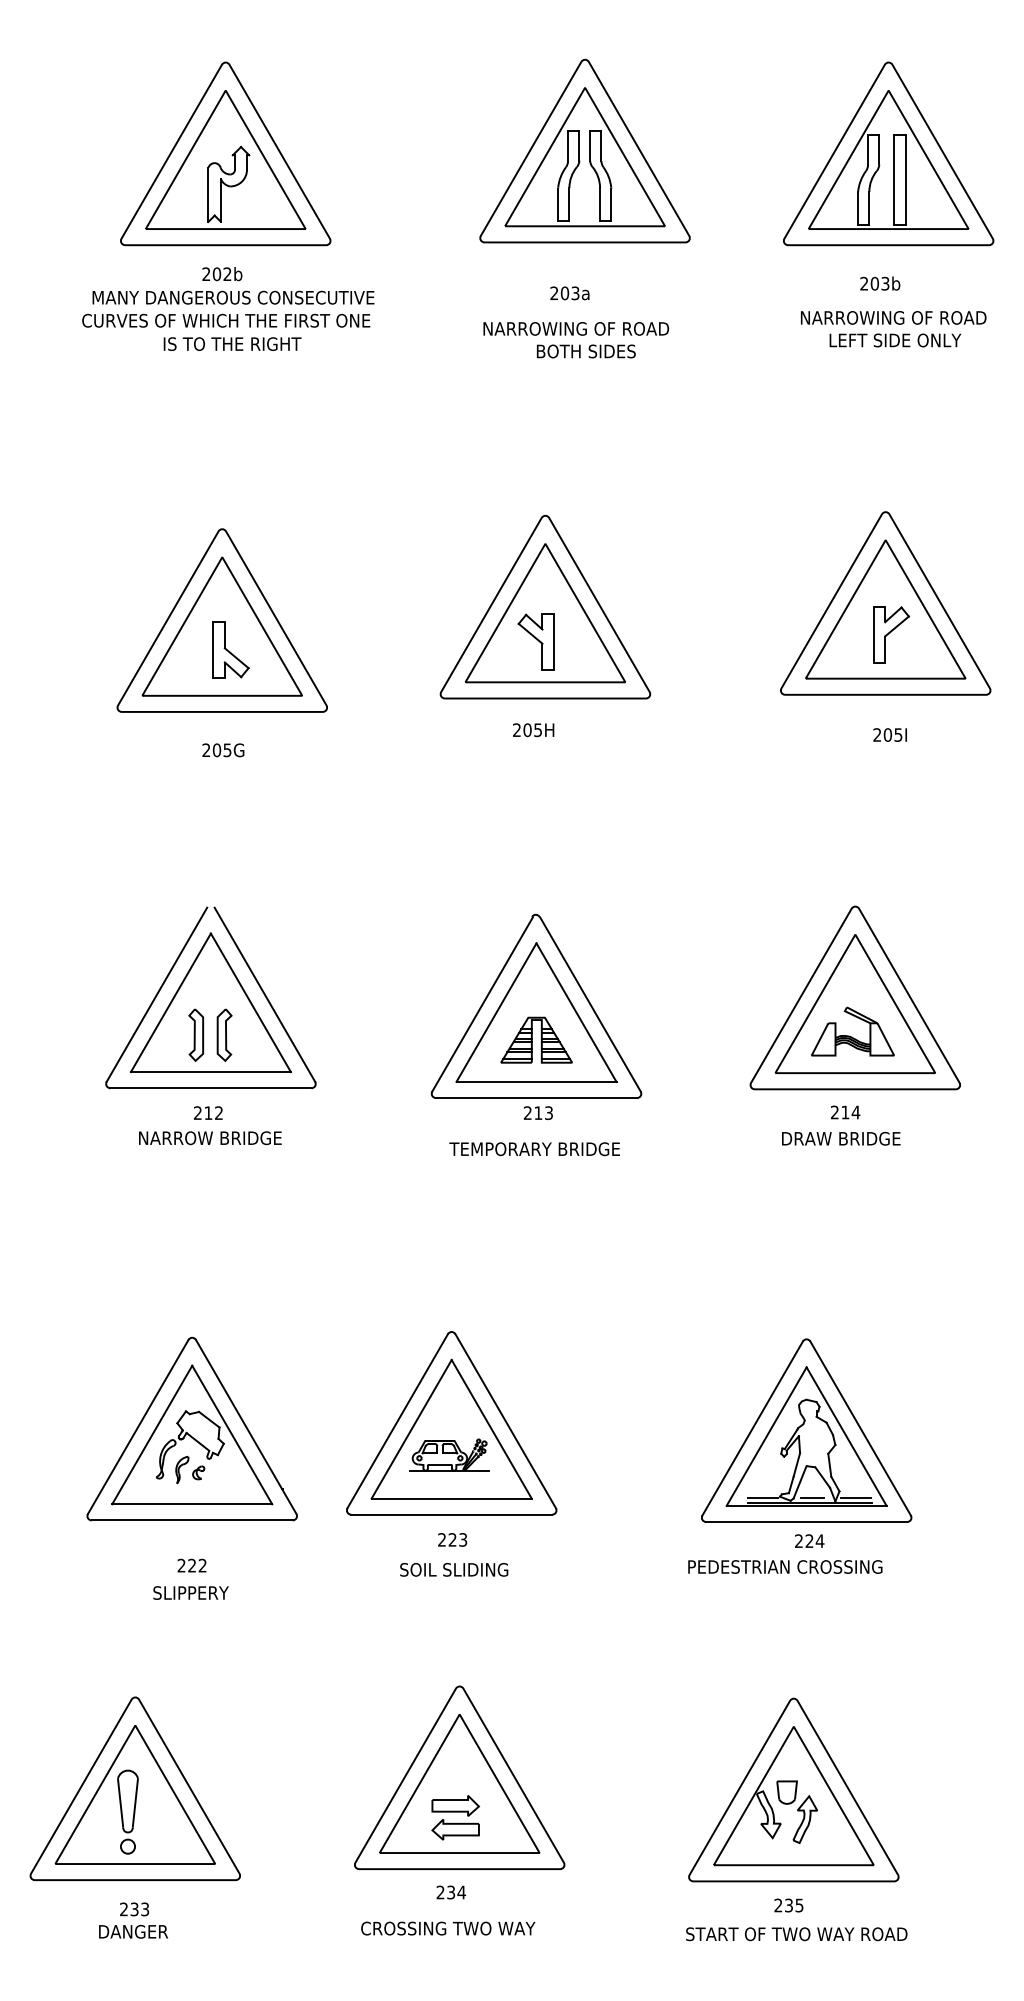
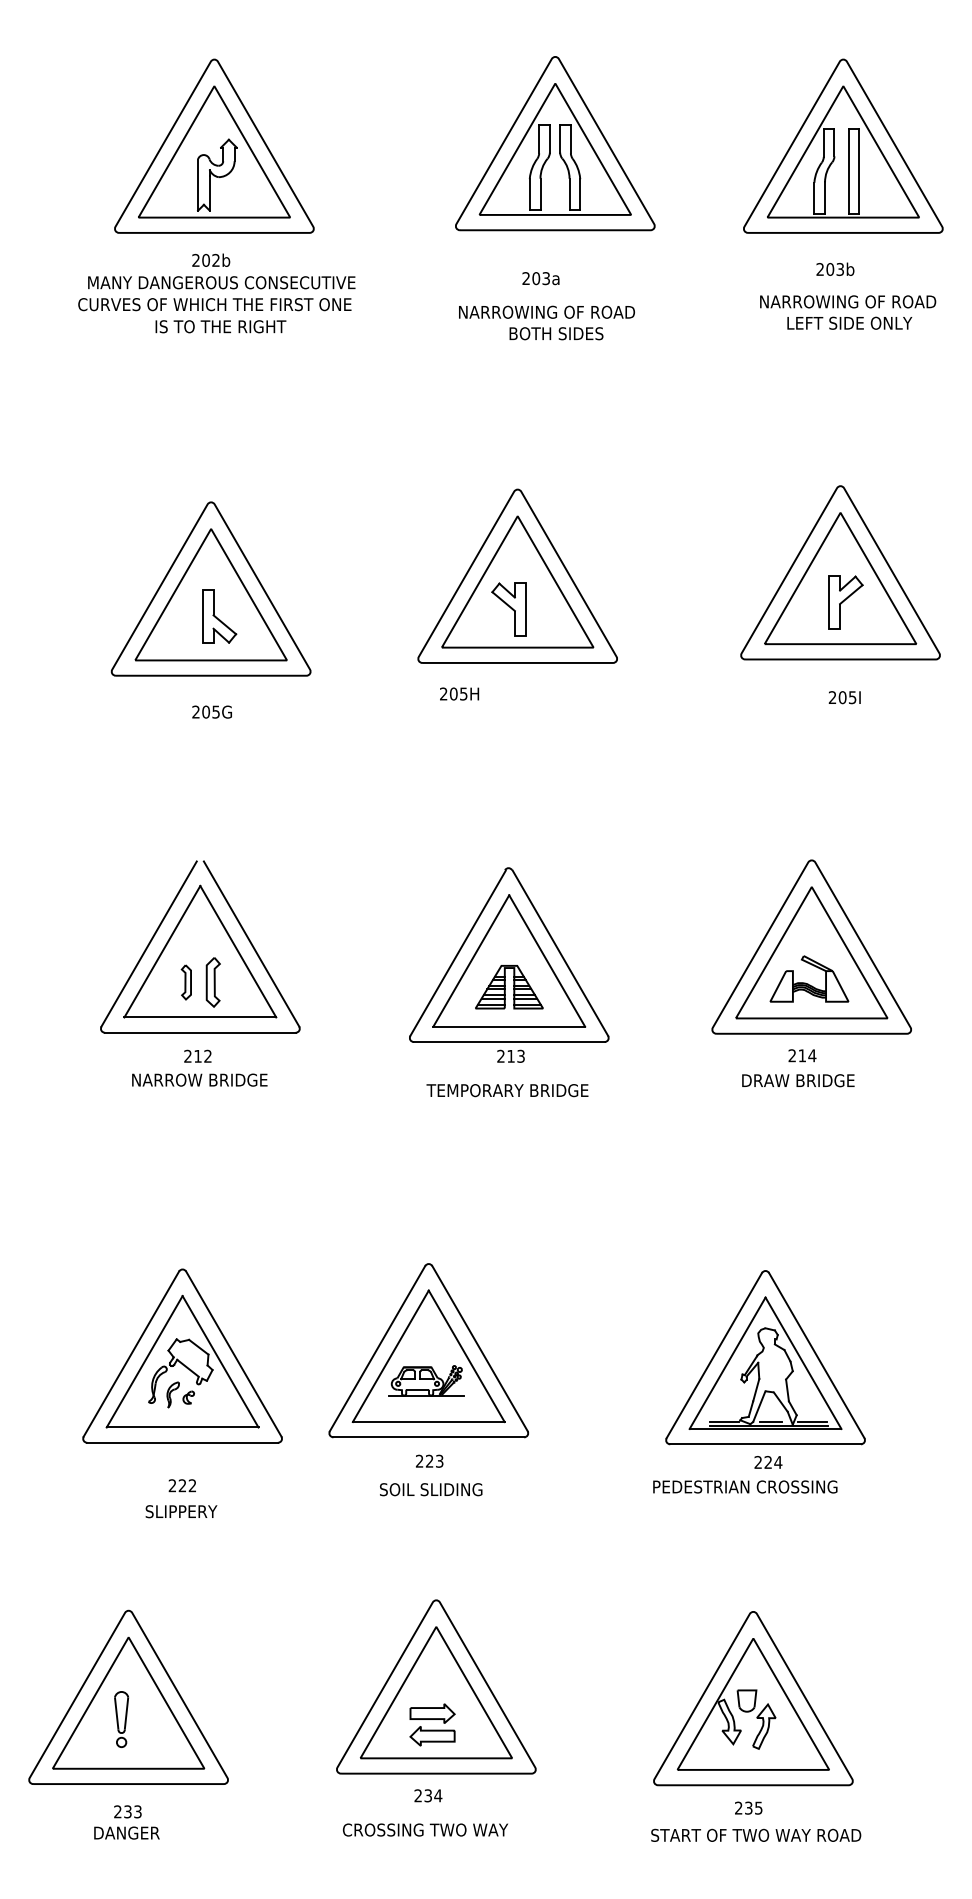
text: (533, 729) -> (459, 693), moved
part: (196, 1035) -> (186, 982), size x0.7
part: (127, 1812) -> (121, 1719), size x0.7

